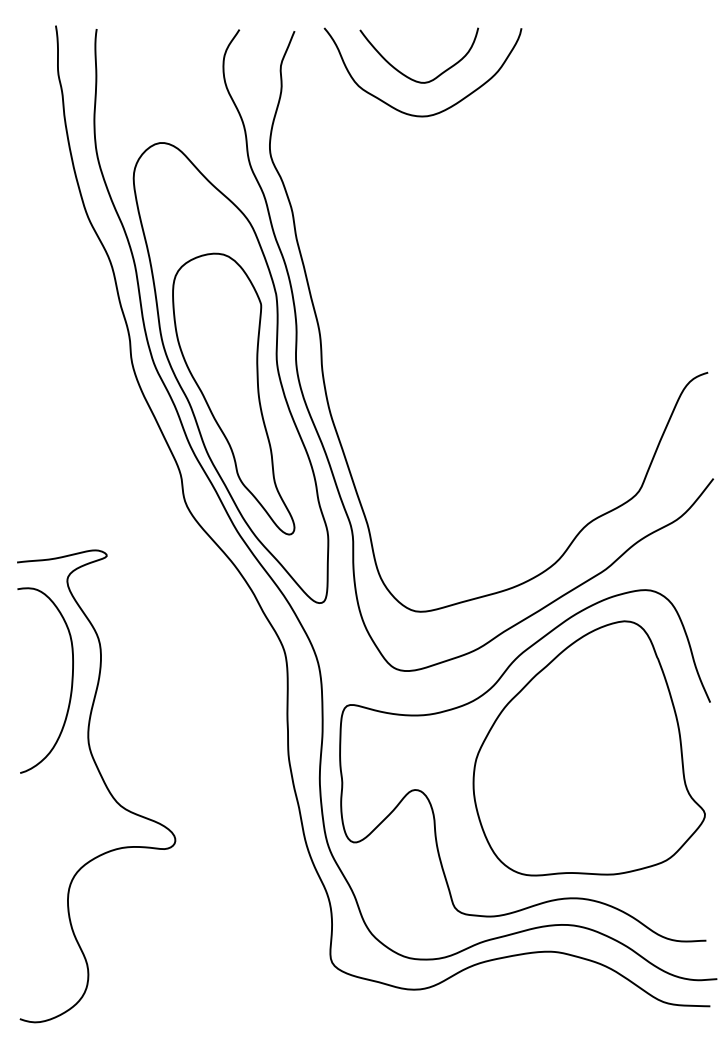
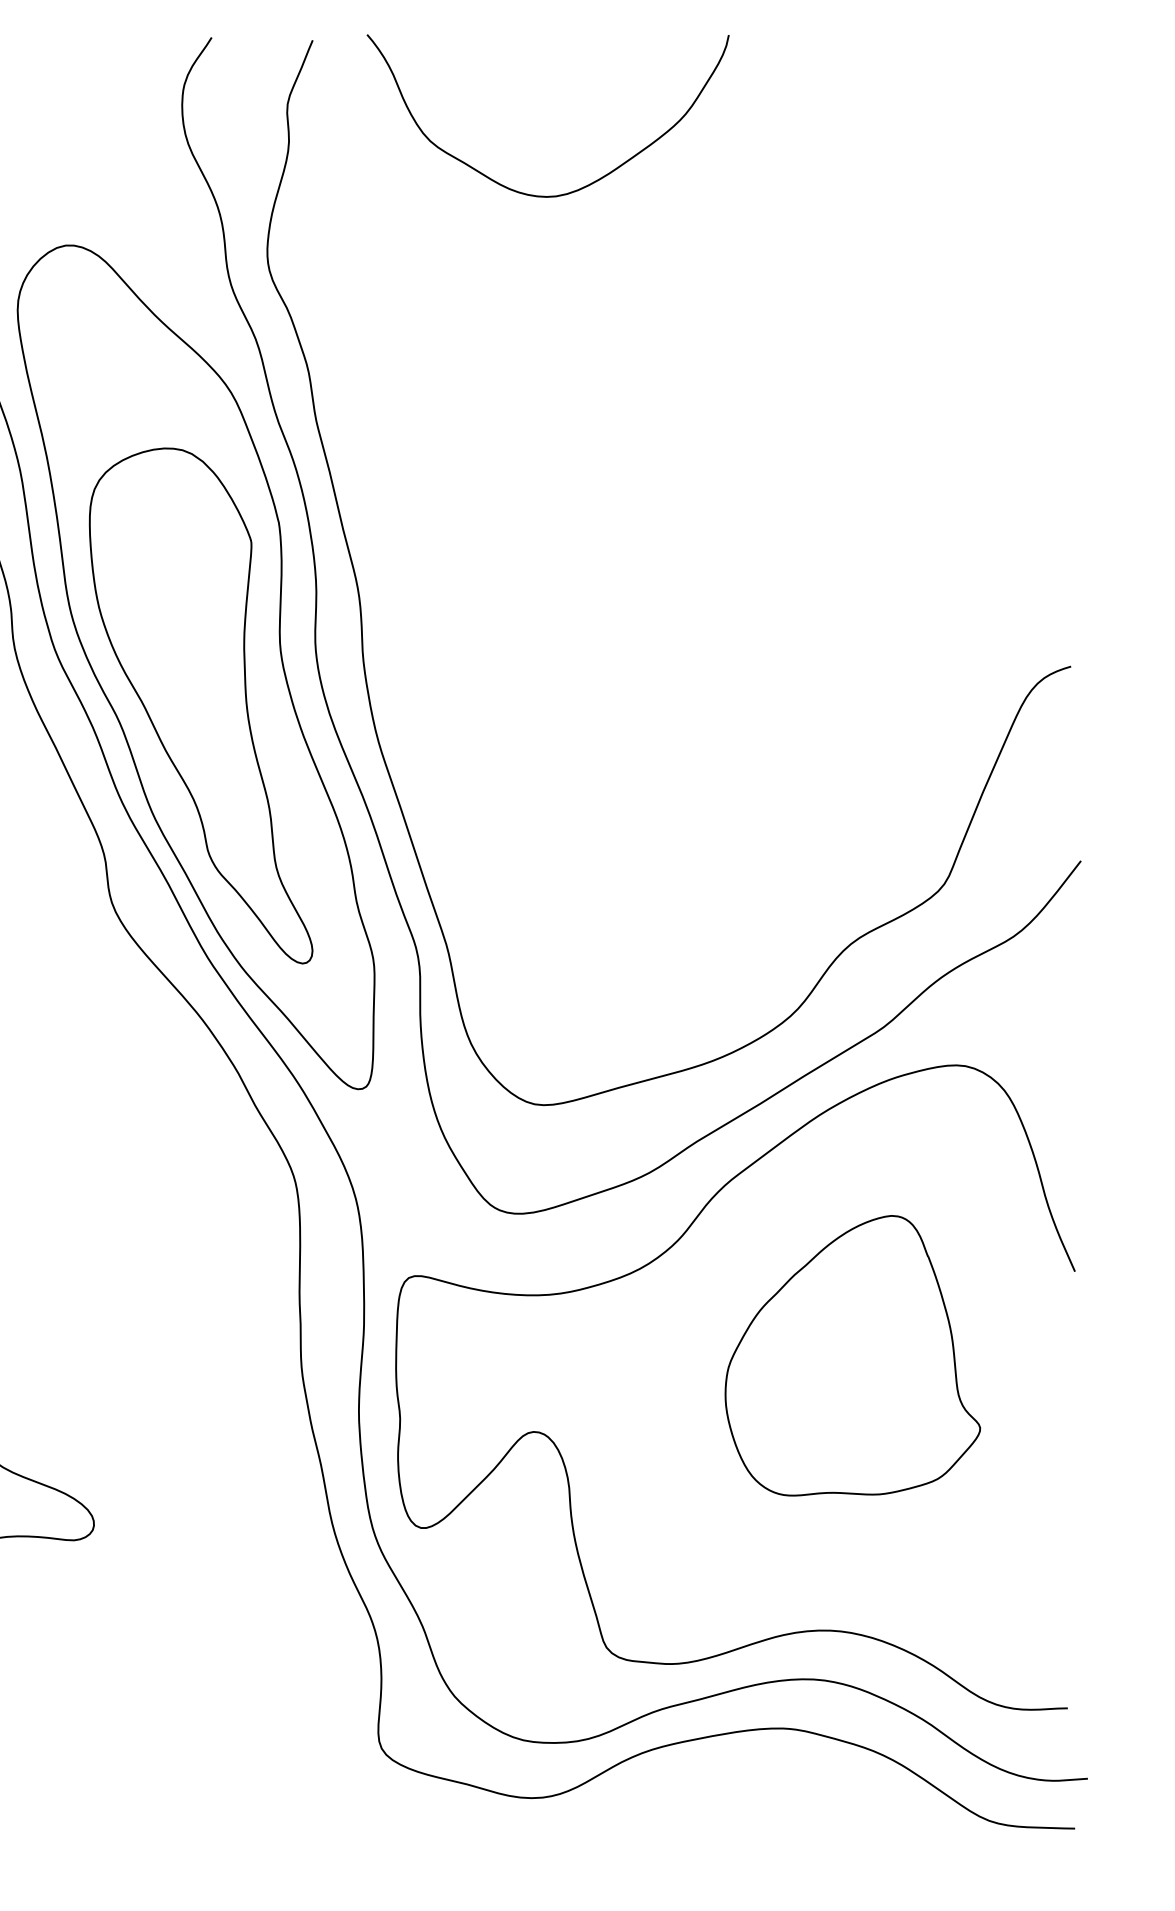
curve: (405, 74) -> (516, 119), removed
part: (588, 748) -> (851, 1355), size x0.6

